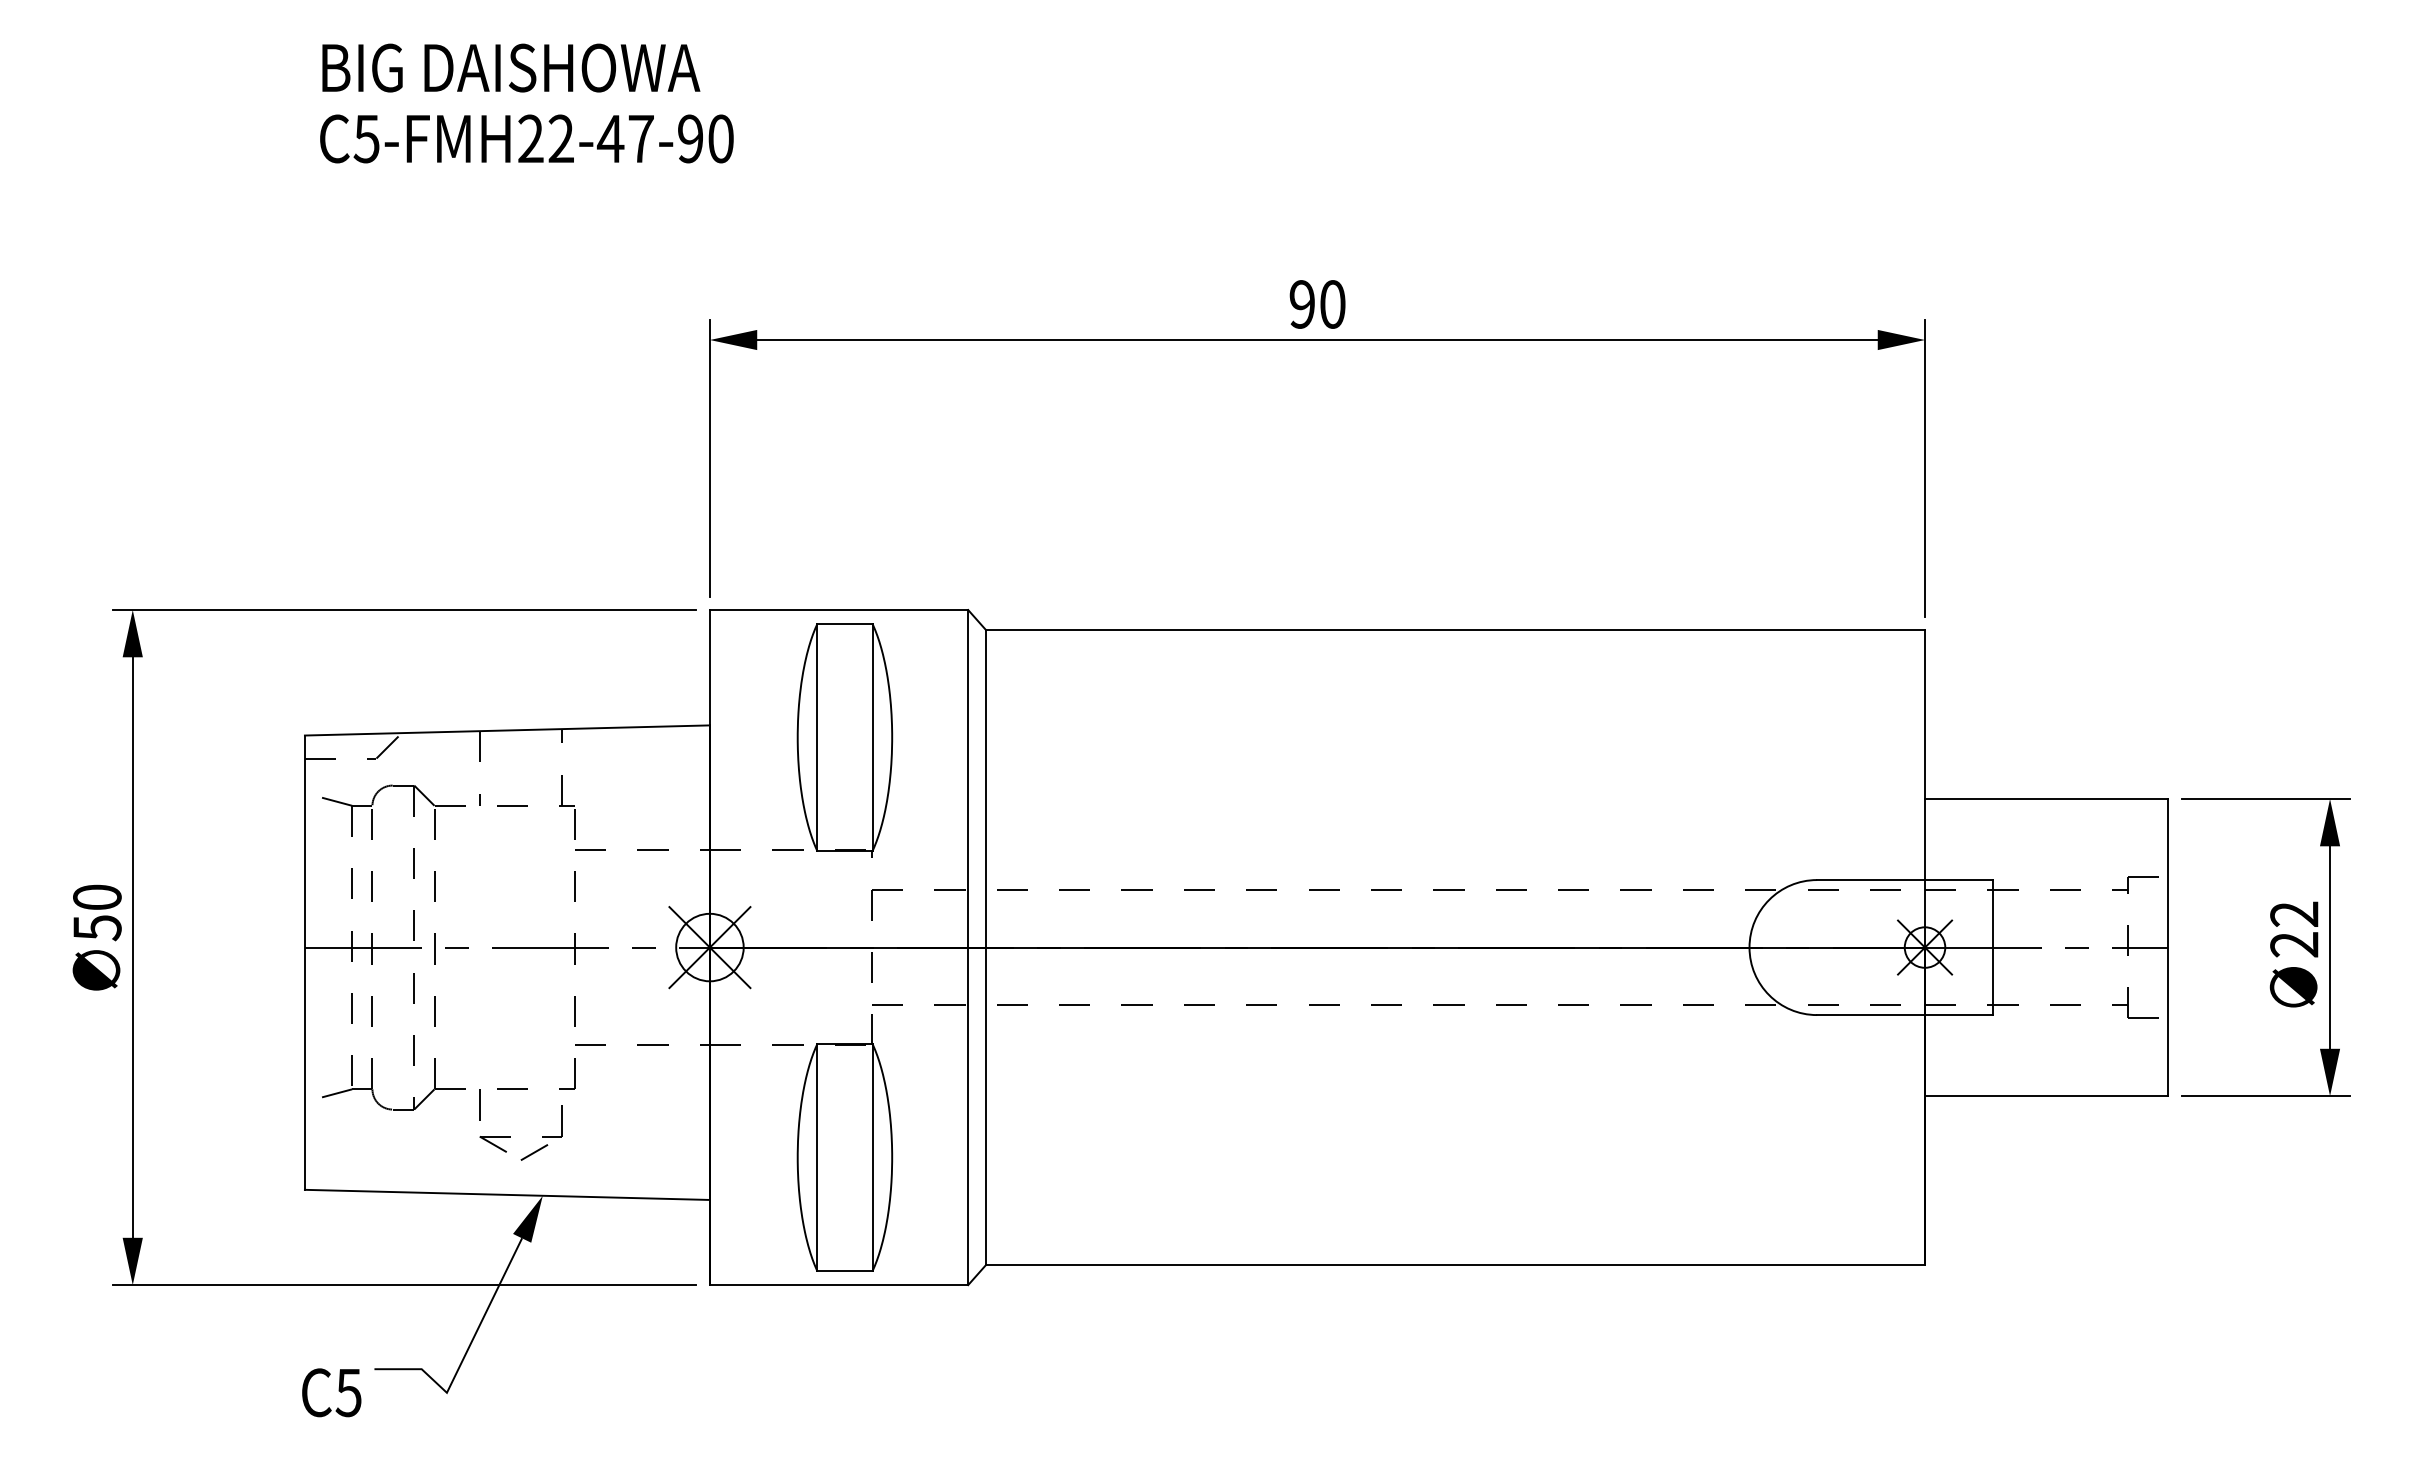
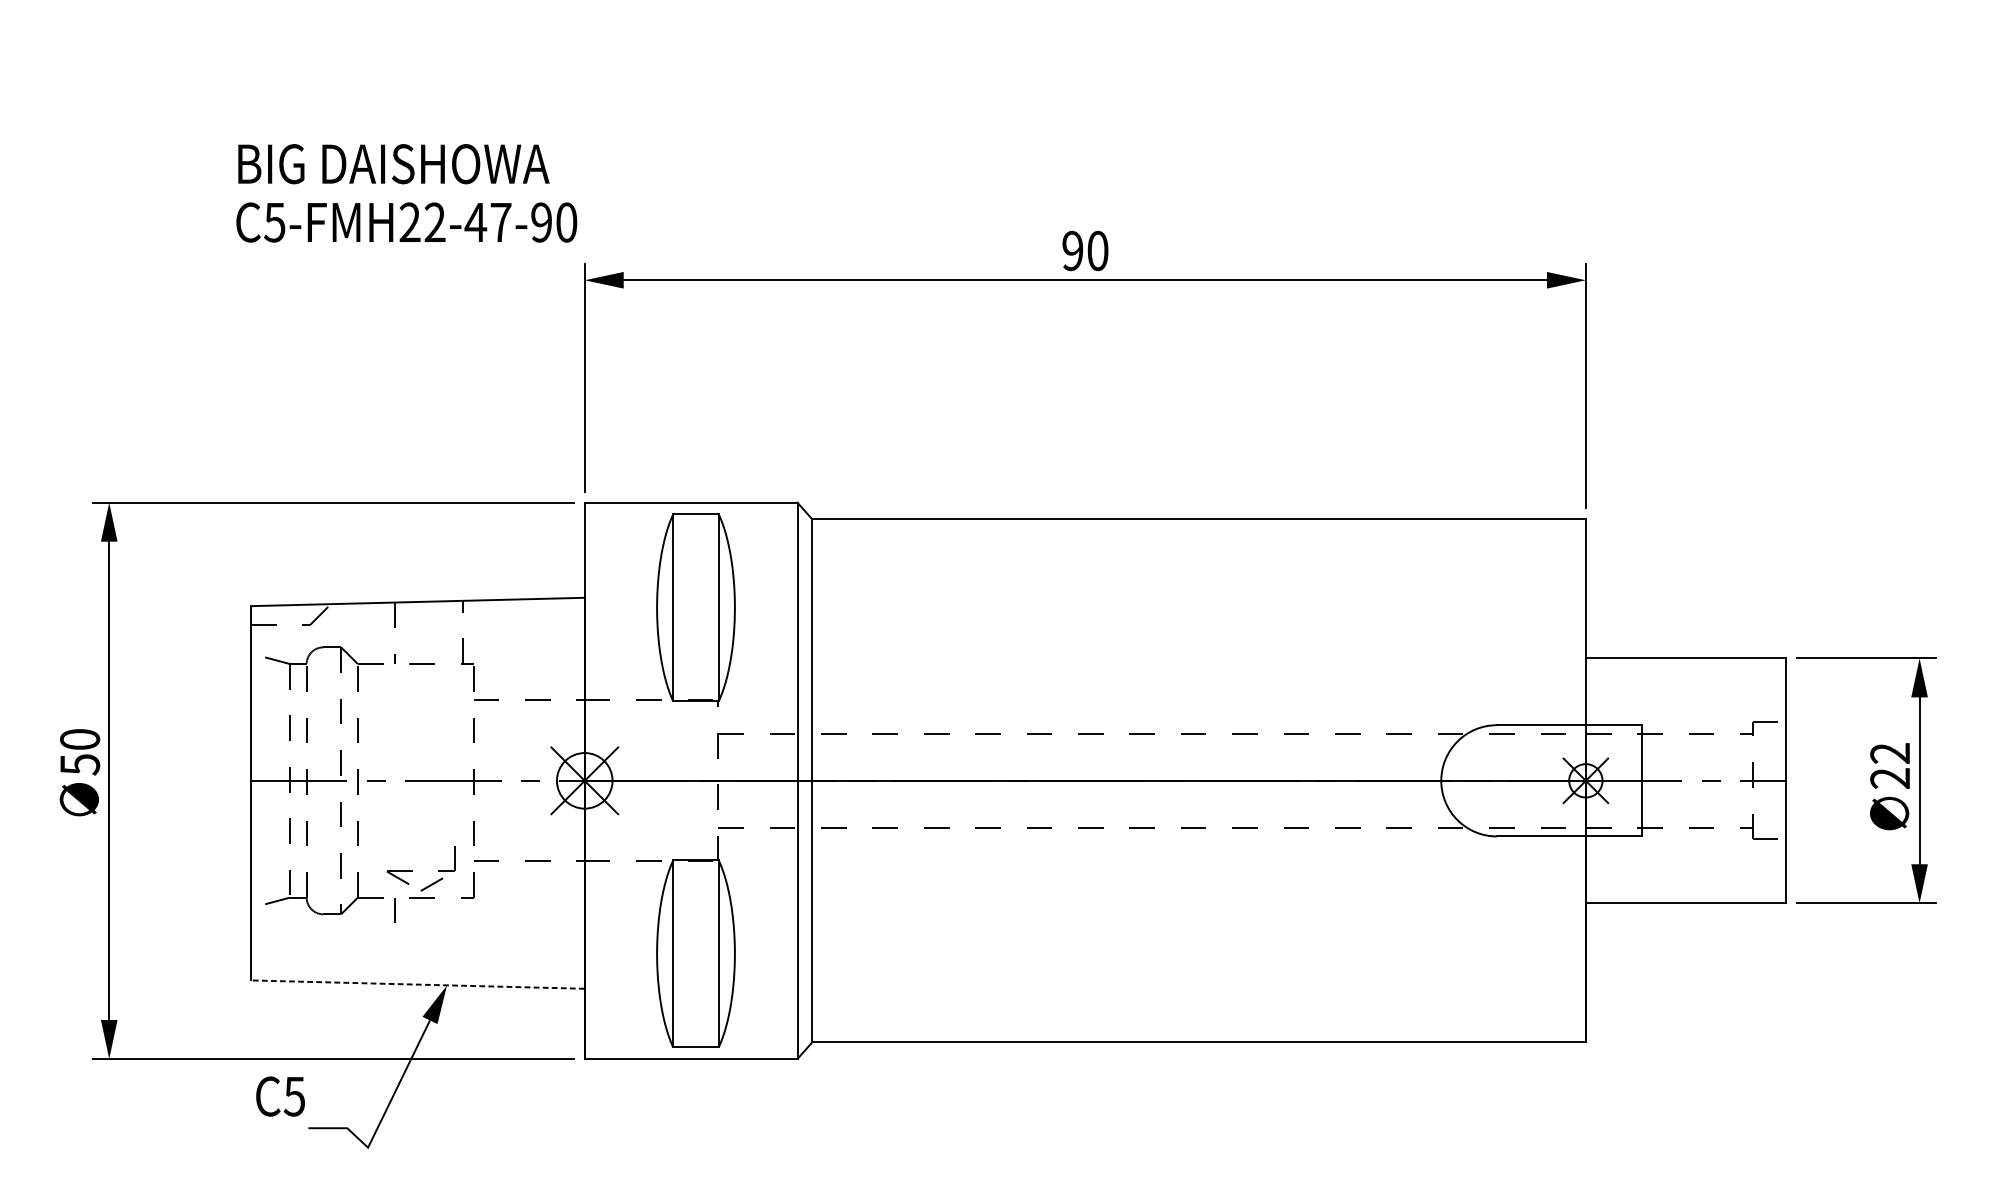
text: (526, 103) -> (406, 193), moved
part: (510, 1136) -> (412, 871), moved
line: (507, 1194) -> (417, 984), solid -> dashed
text: (331, 1392) -> (280, 1096), moved

